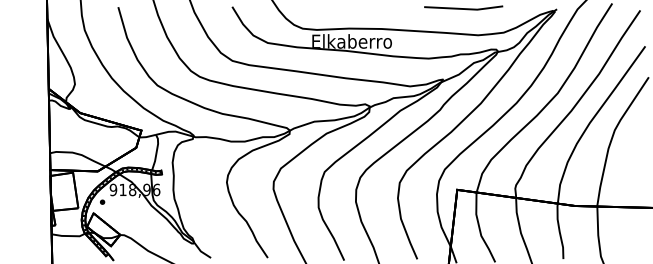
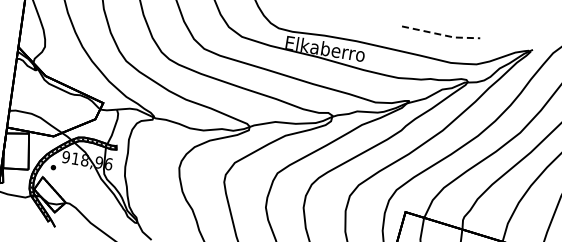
line: (464, 9) -> (441, 35), solid -> dashed

